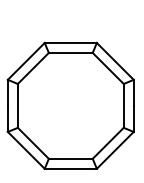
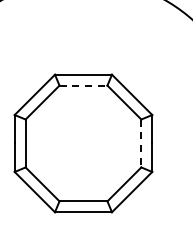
line: (70, 52) -> (83, 85), solid -> dashed
line: (123, 105) -> (141, 143), solid -> dashed

